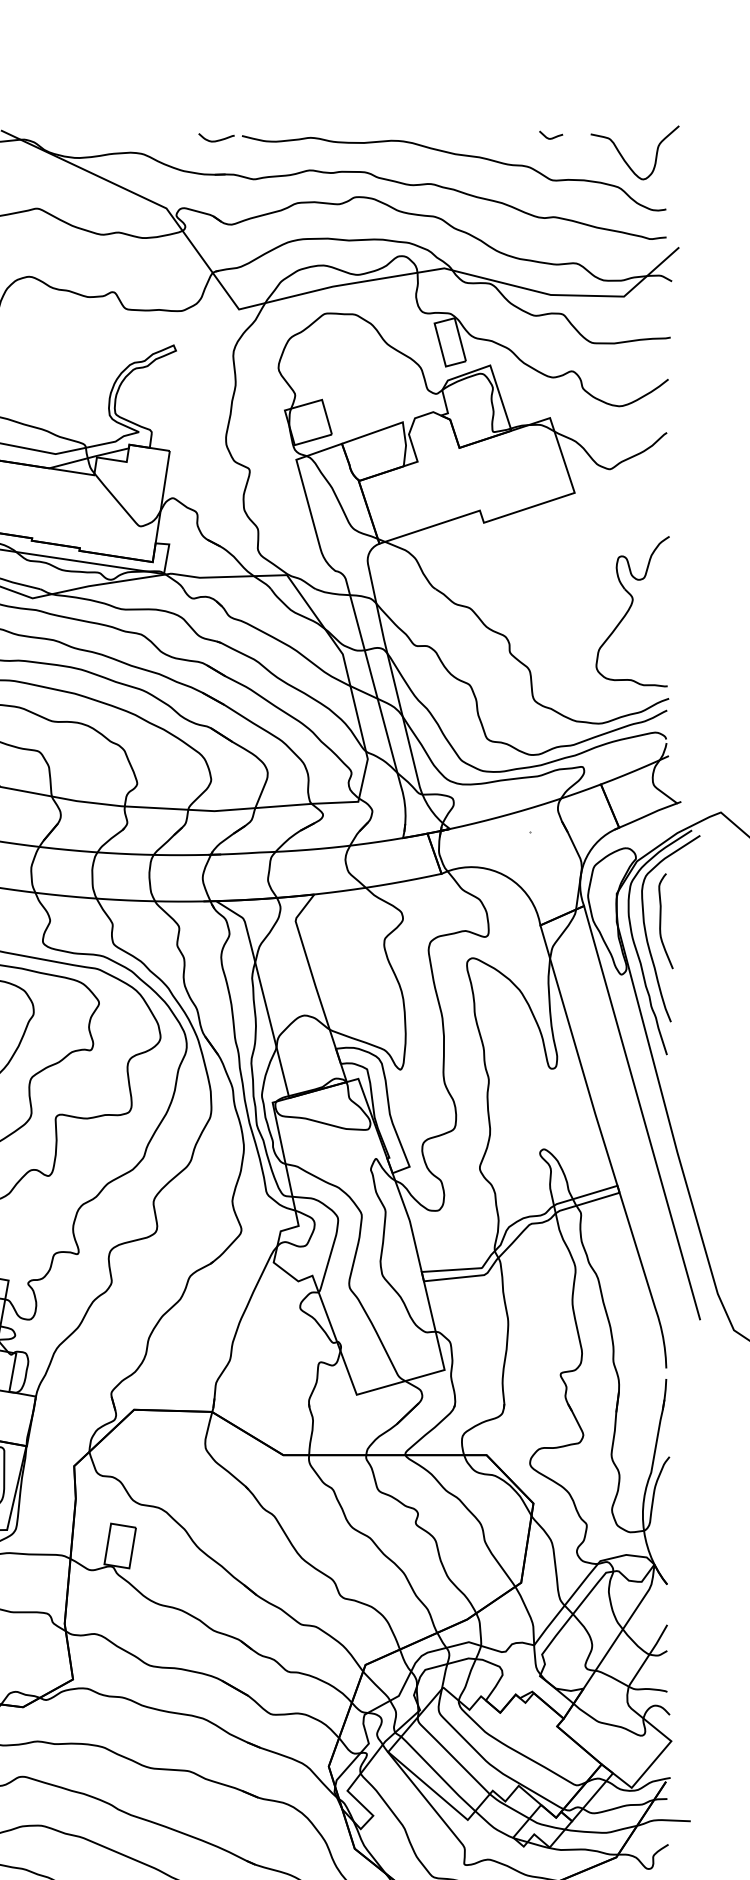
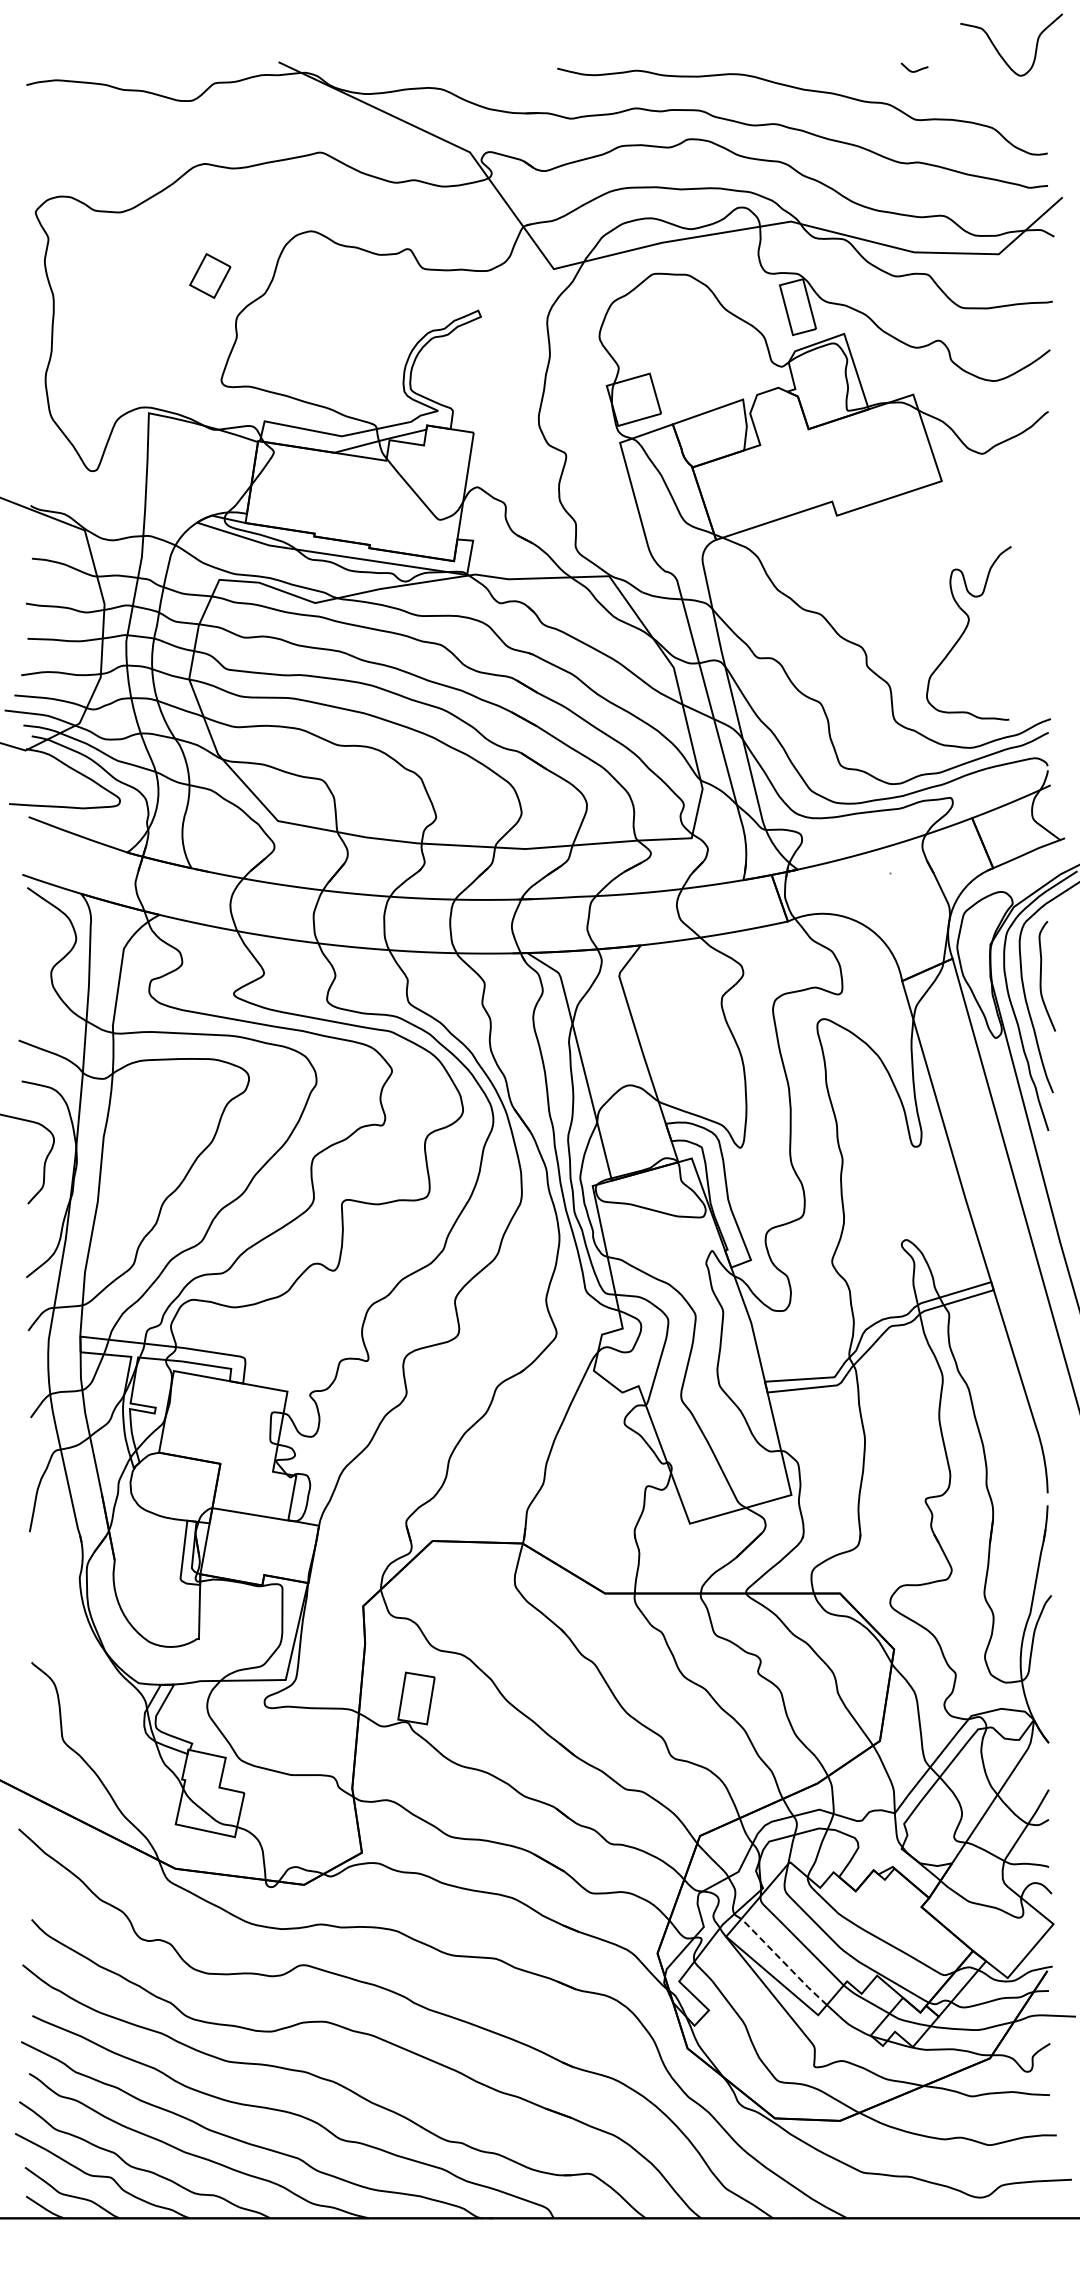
curve: (216, 140) -> (527, 73), removed
curve: (625, 160) -> (1000, 53), moved
part: (632, 611) -> (968, 633), moved
line: (437, 1774) -> (783, 1962), solid -> dashed

